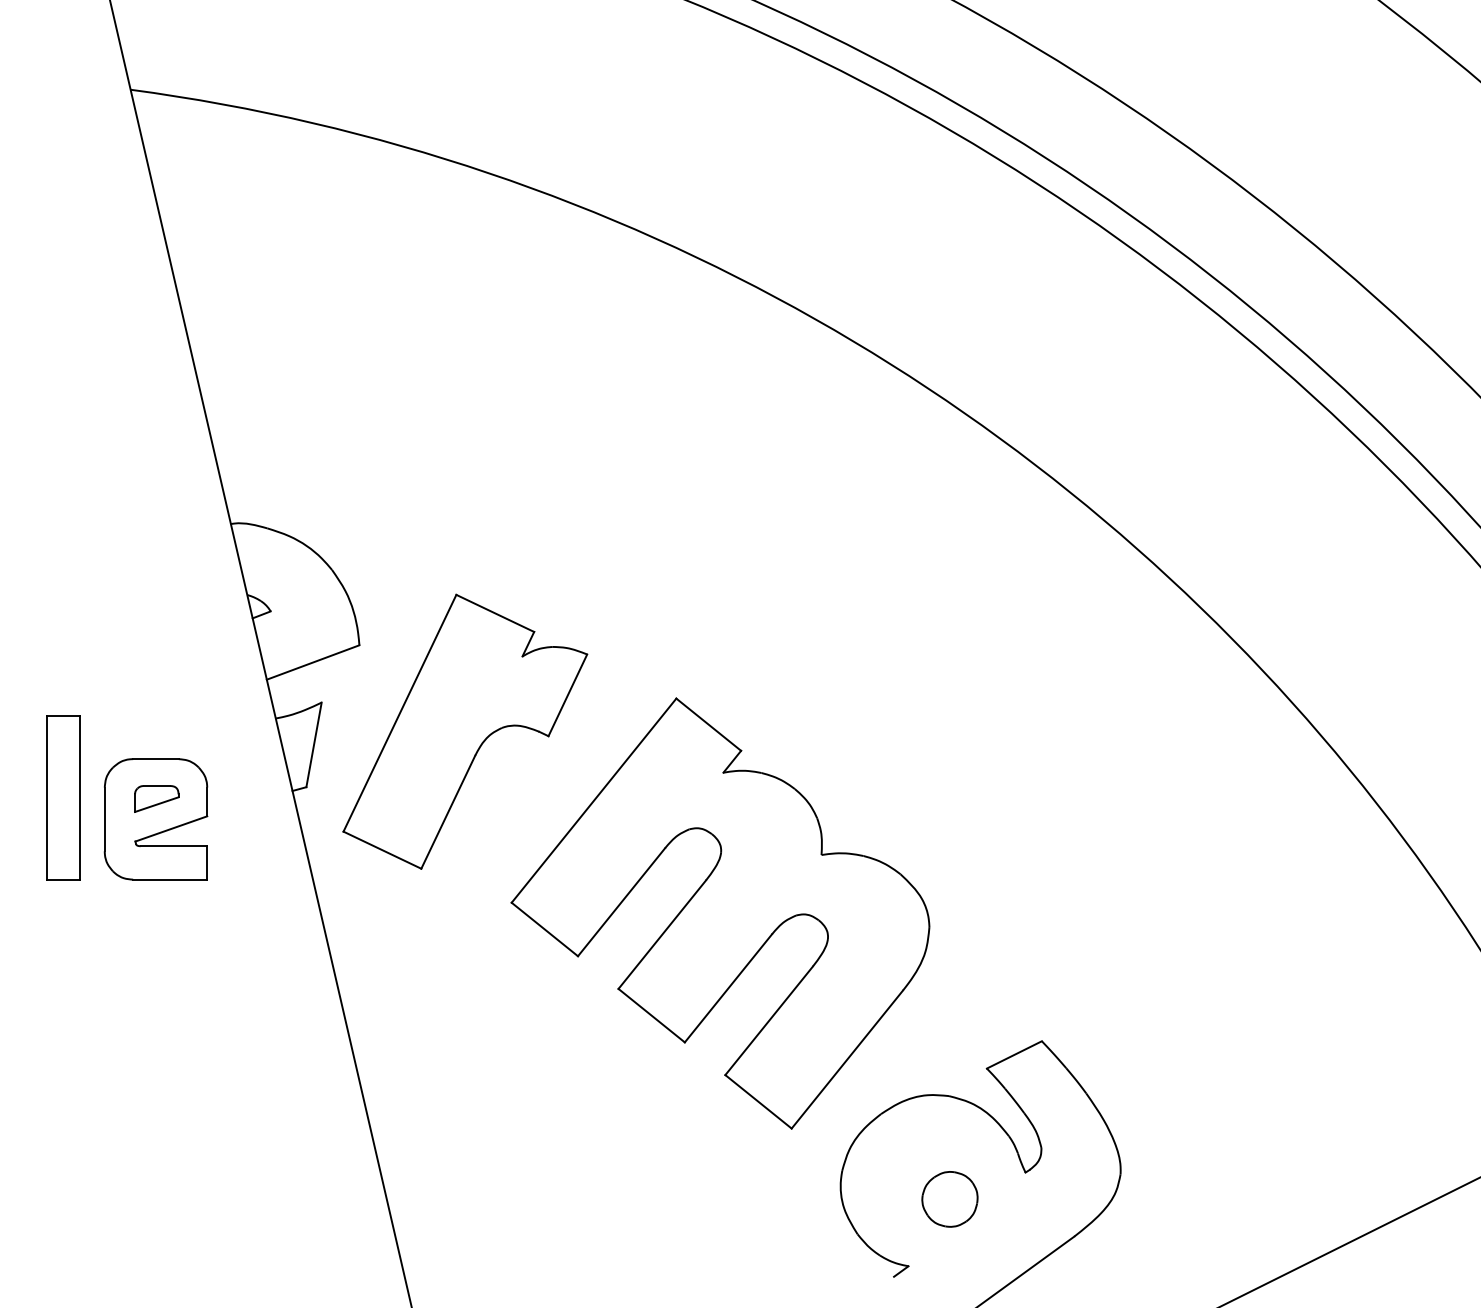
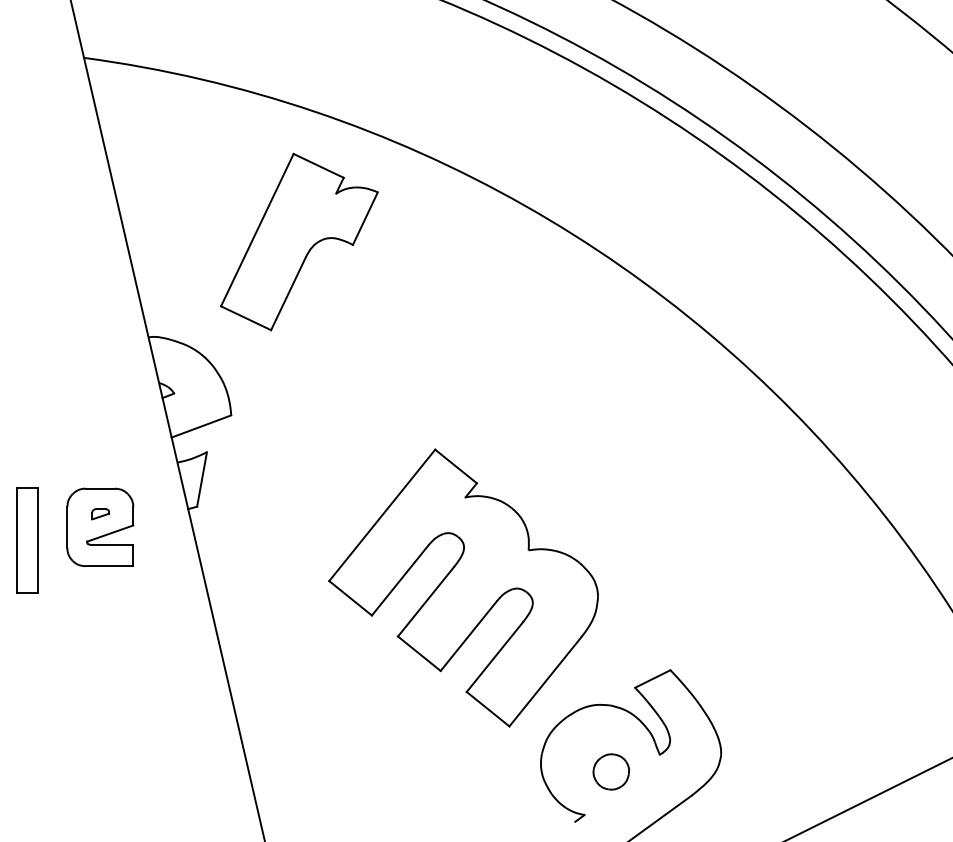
part: (463, 730) -> (298, 241), moved
part: (64, 797) -> (27, 540), moved
part: (156, 799) -> (100, 514), size x0.6

